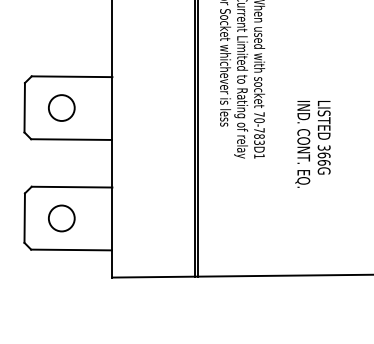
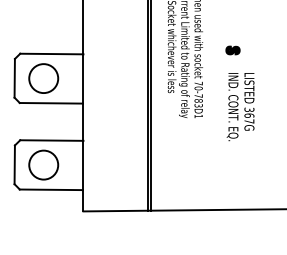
part: (302, 72) -> (232, 50), added
circle: (61, 107) -> (43, 78), size x1.43
text: (323, 162) -> (248, 121), 366G -> 367G
circle: (61, 218) -> (43, 165), size x1.43

